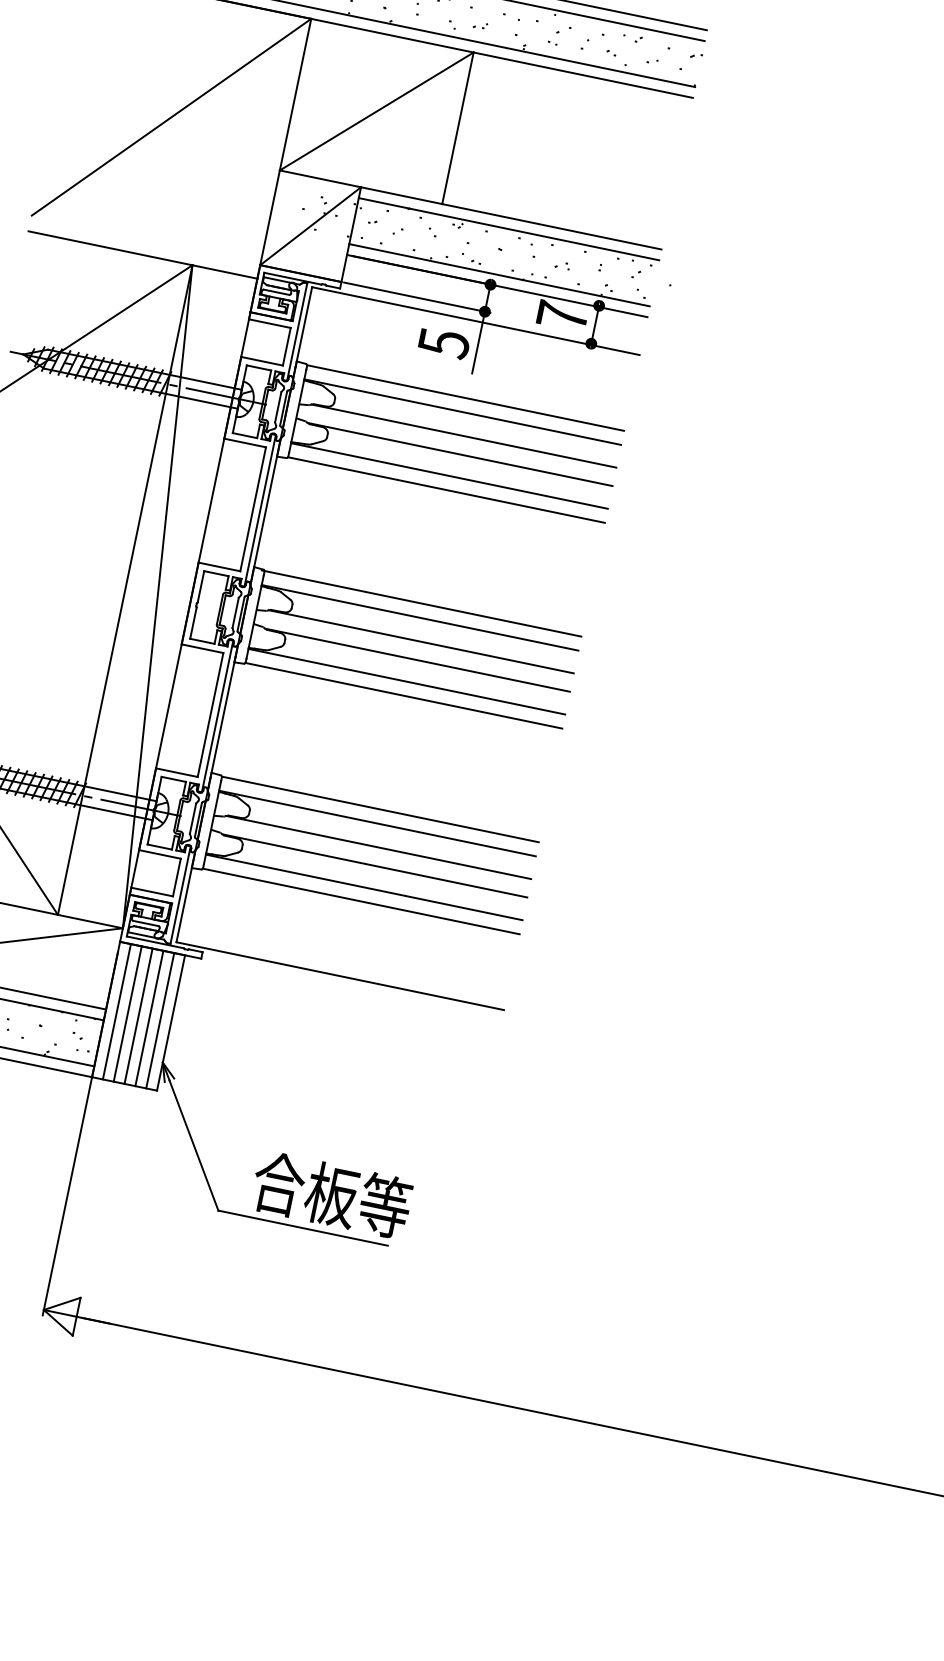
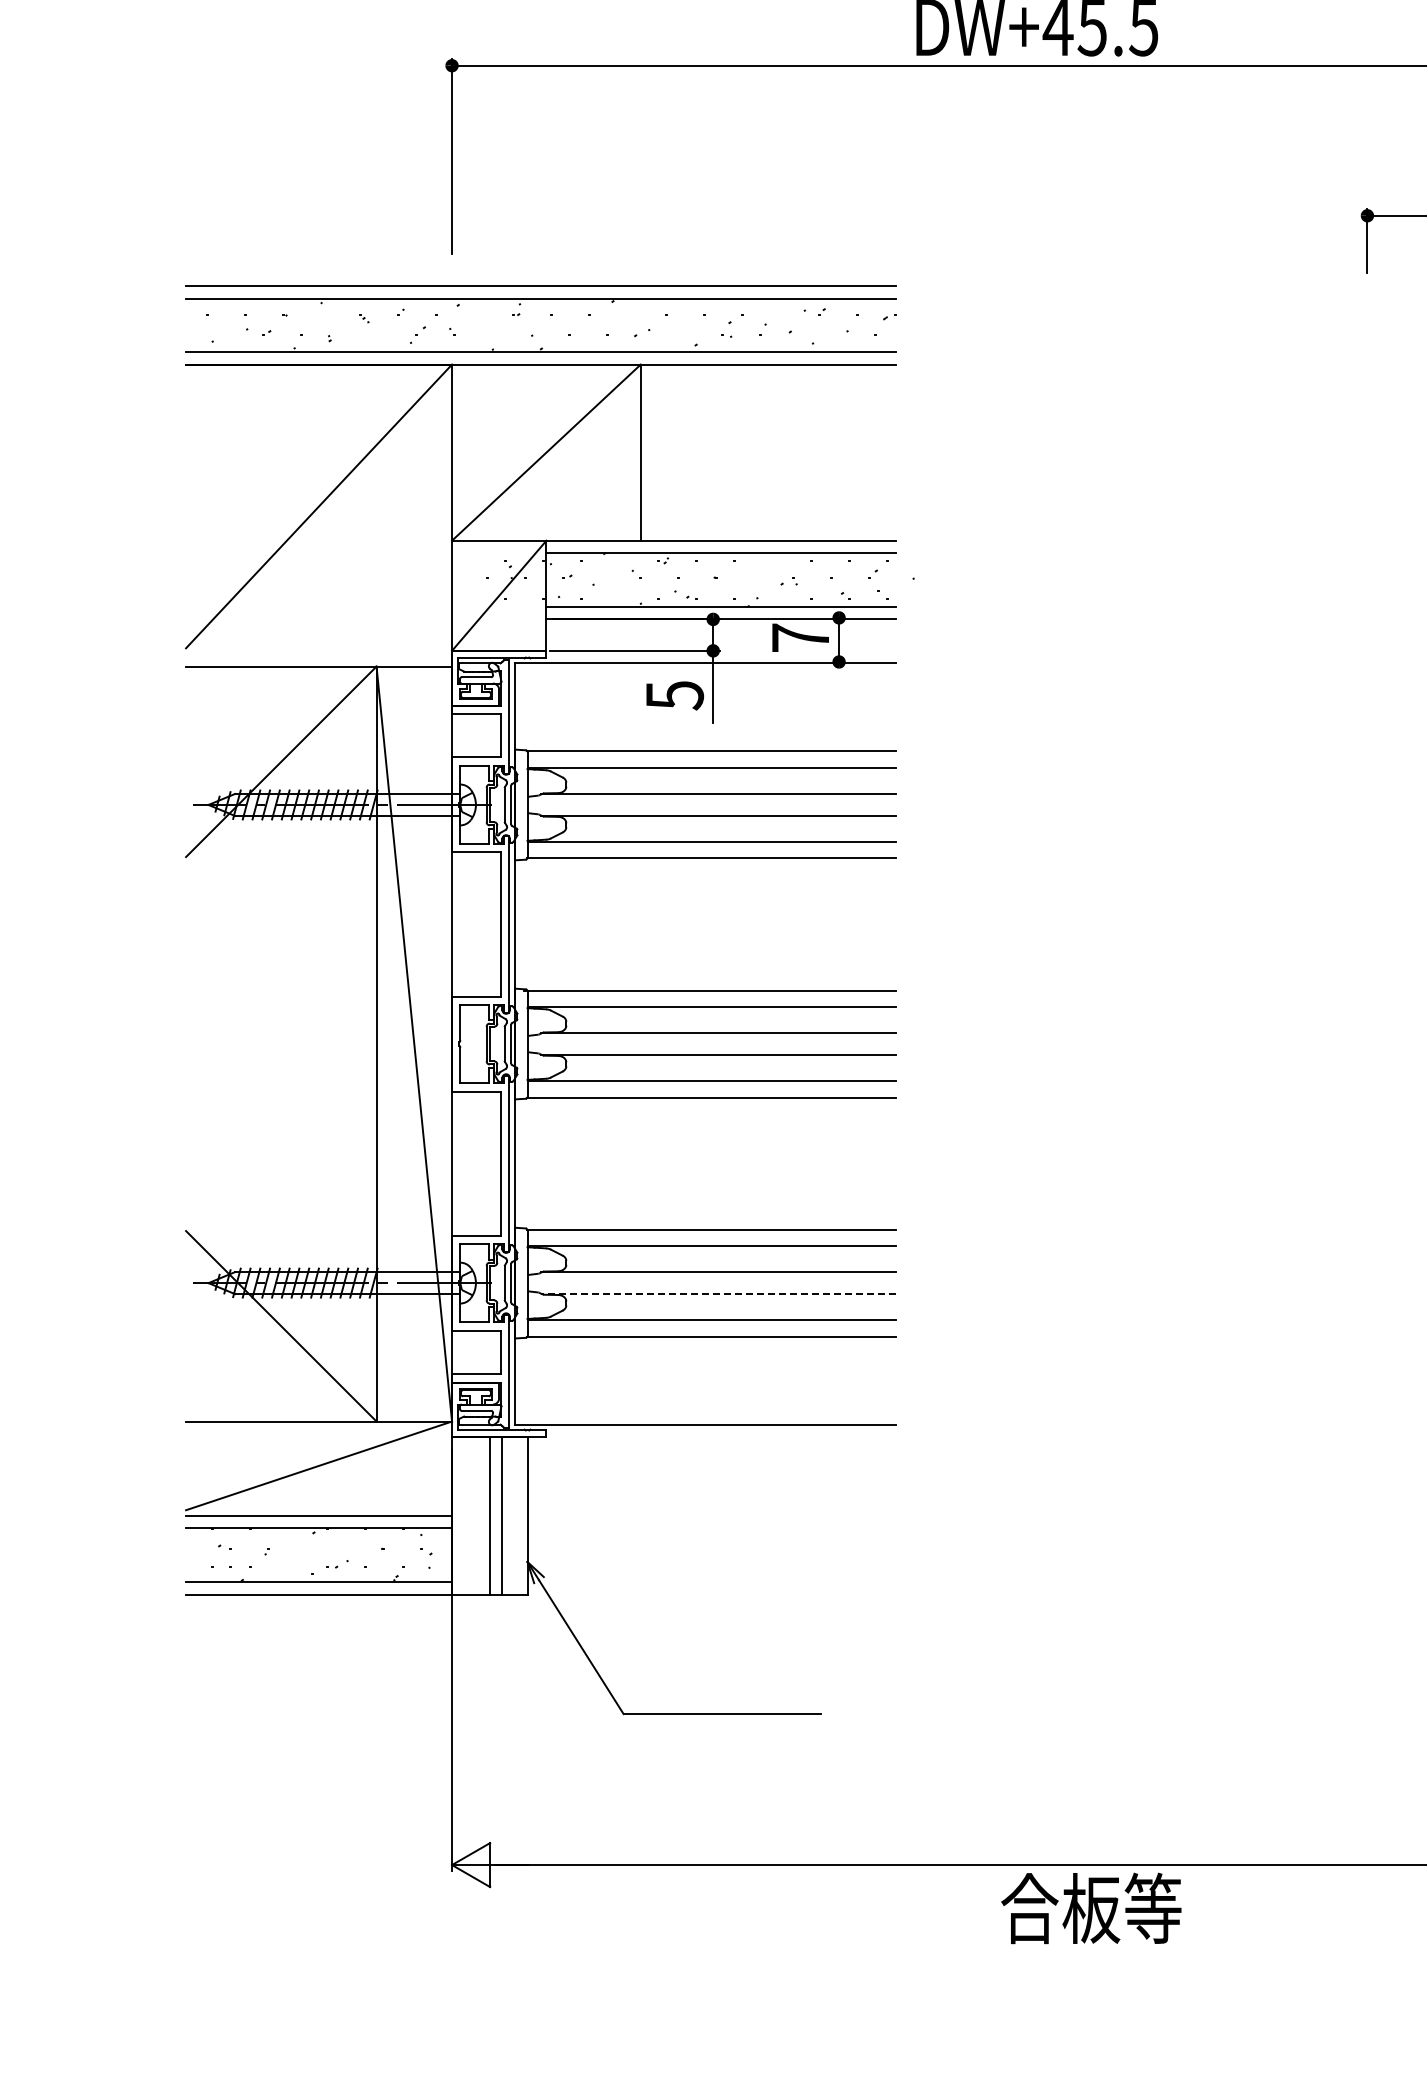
line: (374, 865) -> (718, 1293), solid -> dashed
line: (116, 1011) -> (464, 1515), removed
line: (128, 1013) -> (477, 1515), removed
line: (159, 1020) -> (514, 1515), removed
text: (332, 1194) -> (1091, 1907), moved

